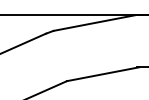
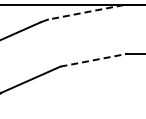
line: (93, 23) -> (85, 12), solid -> dashed
line: (103, 74) -> (94, 60), solid -> dashed

